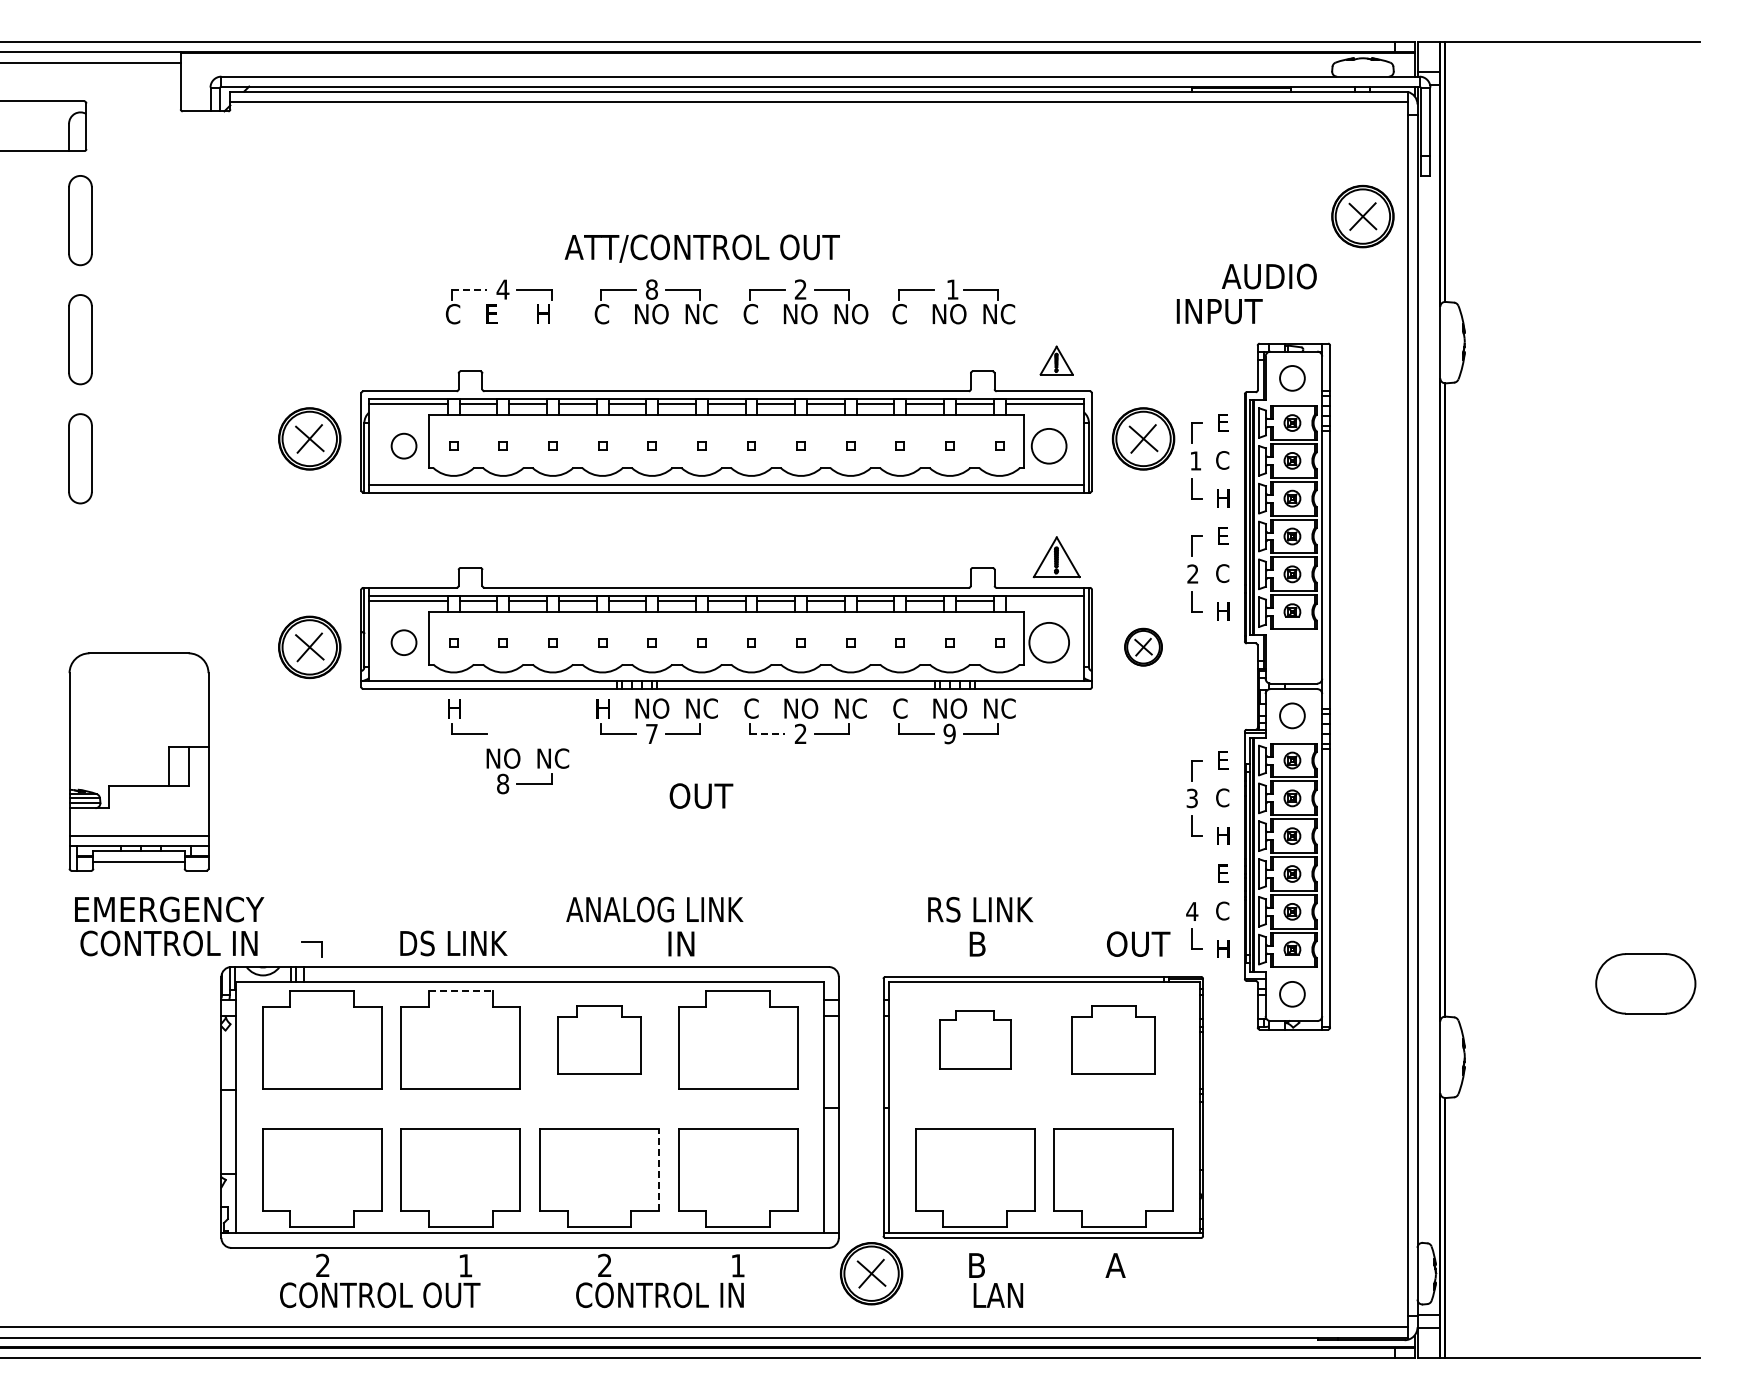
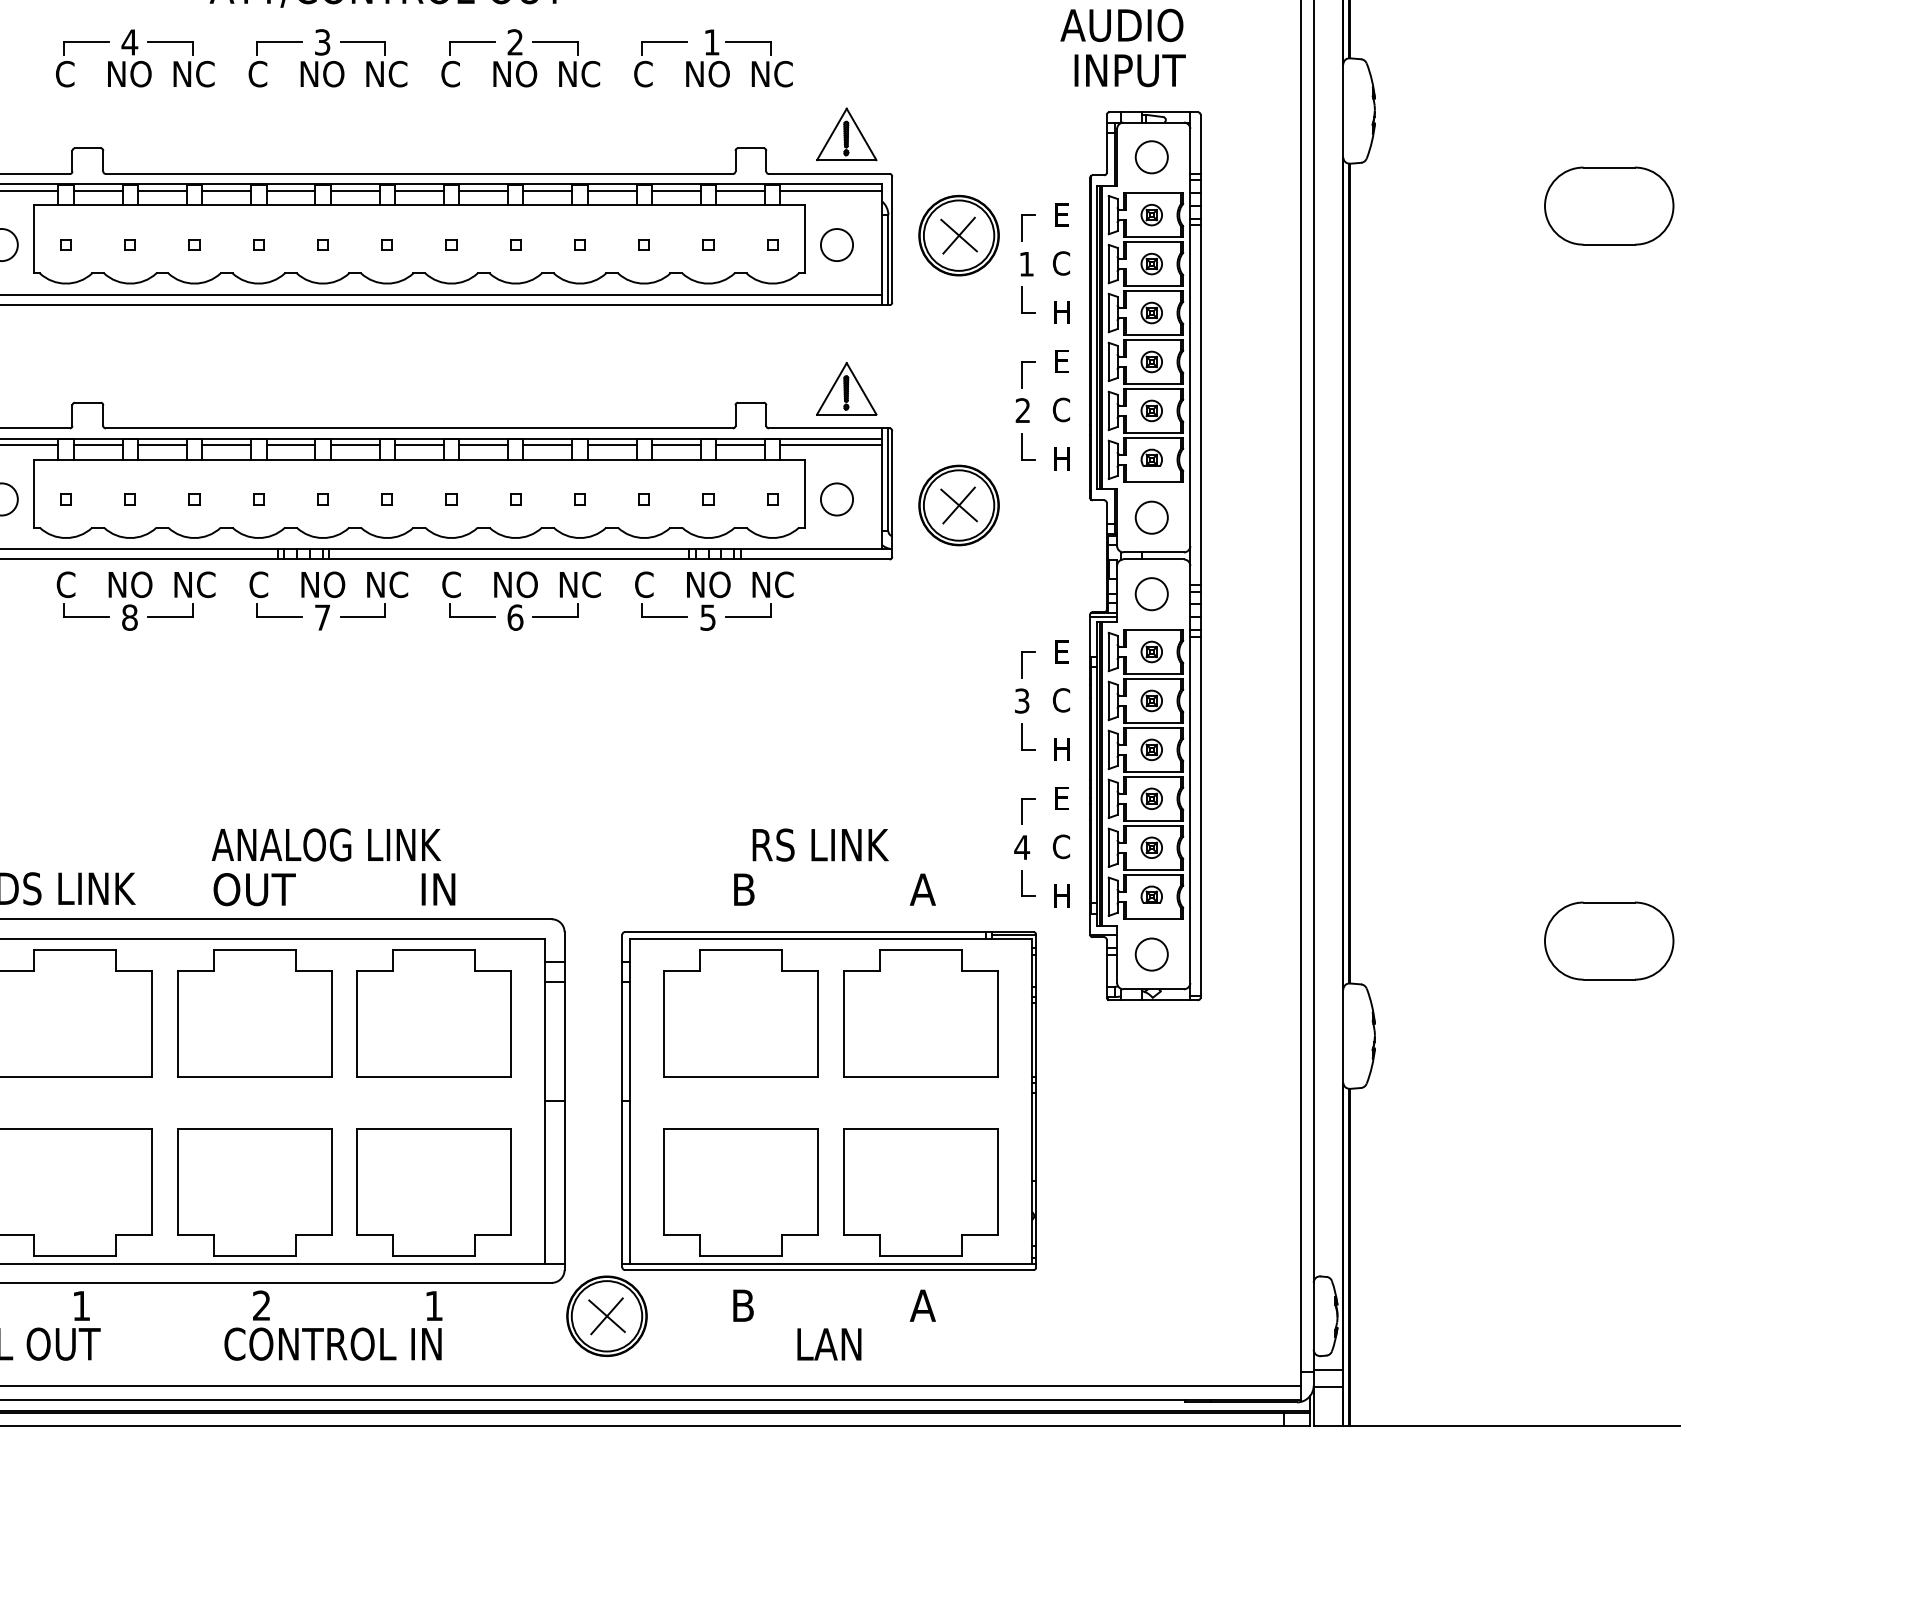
line: (470, 289) -> (87, 42), dashed -> solid
text: (651, 289) -> (322, 42), 8 -> 3
text: (1219, 311) -> (1129, 70), moved
text: (502, 314) -> (129, 74), E -> NO
text: (552, 314) -> (193, 74), H -> NC
text: (862, 314) -> (595, 74), NO -> NC
part: (1056, 360) -> (846, 134), size x1.43
part: (1645, 415) -> (1608, 205), added
circle: (1049, 445) -> (837, 244), size x0.71
line: (1044, 600) -> (830, 444), added
circle: (1048, 642) -> (836, 499), size x0.62
part: (1143, 646) -> (958, 504), size x1.67
circle: (1292, 656) -> (1151, 517), added
text: (453, 708) -> (65, 584), H -> C
text: (602, 708) -> (258, 584), H -> C
line: (767, 733) -> (472, 616), dashed -> solid
text: (800, 733) -> (514, 616), 2 -> 6
text: (949, 733) -> (707, 616), 9 -> 5
part: (537, 768) -> (174, 597), moved
text: (701, 795) -> (254, 888), moved
part: (1196, 883) -> (1027, 811), added
text: (980, 909) -> (820, 844), moved
text: (681, 943) -> (438, 888), moved
text: (1137, 943) -> (951, 888), OUT -> A
line: (460, 991) -> (74, 950), dashed -> solid
part: (599, 1039) -> (254, 1013), size x1.43
part: (975, 1039) -> (741, 1013), size x1.67
part: (1113, 1039) -> (920, 1013), size x1.43
line: (658, 1169) -> (331, 1181), dashed -> solid
text: (998, 1295) -> (829, 1344), moved

